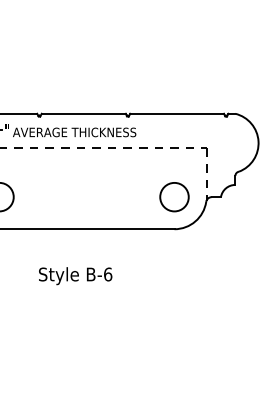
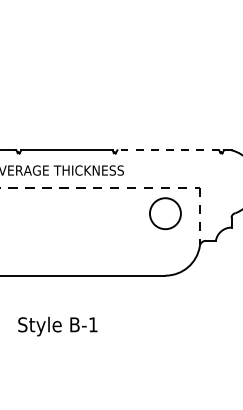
line: (177, 113) -> (168, 150), solid -> dashed
circle: (174, 197) -> (165, 214), moved
text: (108, 274) -> (93, 324), B-6 -> B-1

